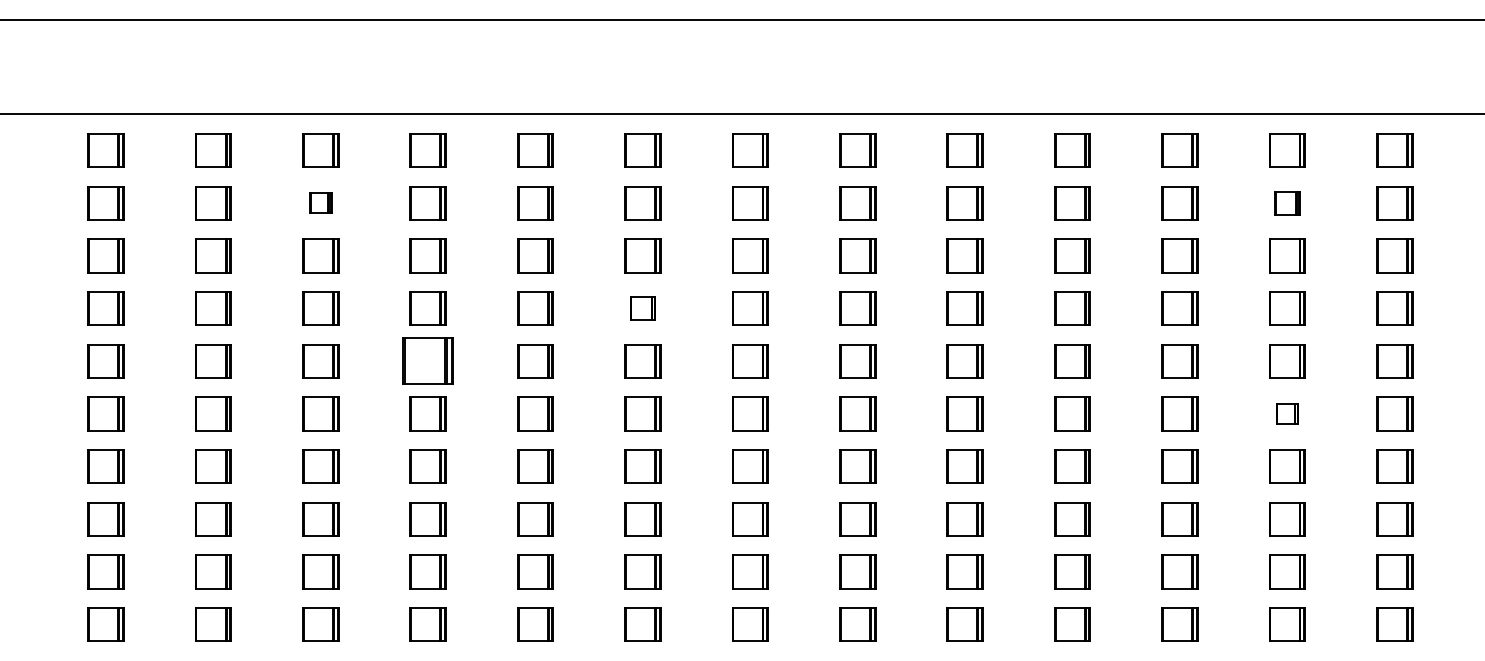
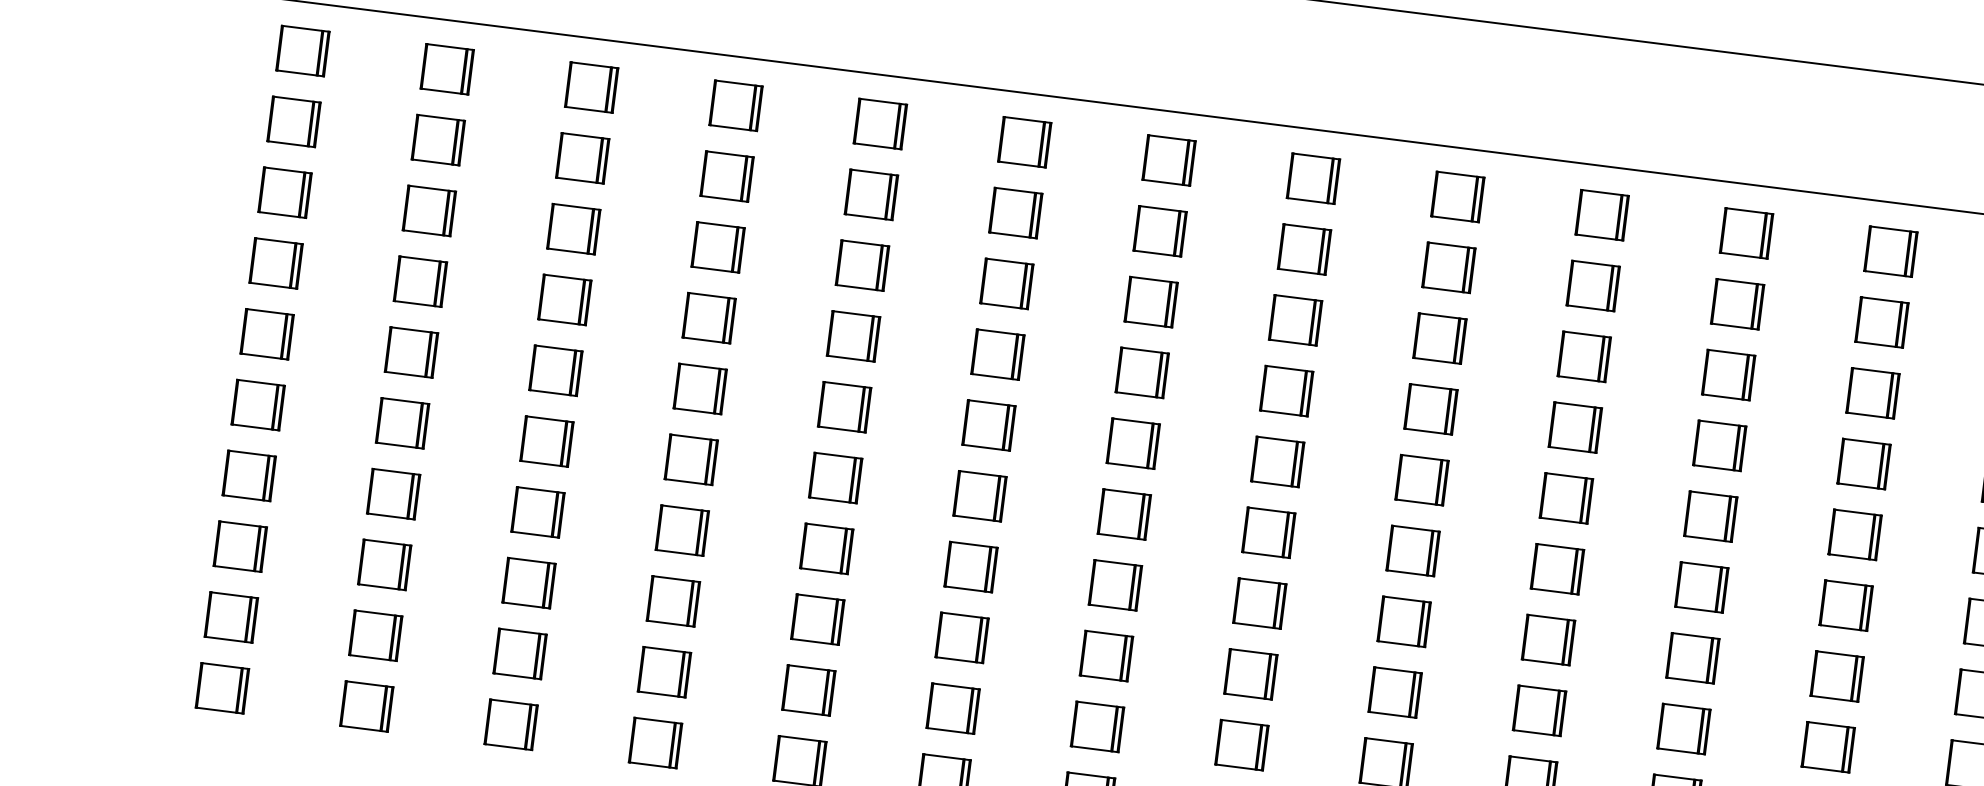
part: (320, 203) -> (582, 158), size x1.67
part: (1287, 203) -> (1882, 322), size x1.43
part: (642, 308) -> (997, 354), size x1.43
part: (427, 361) -> (699, 389), size x0.71
part: (1287, 413) -> (1846, 605), size x1.67

